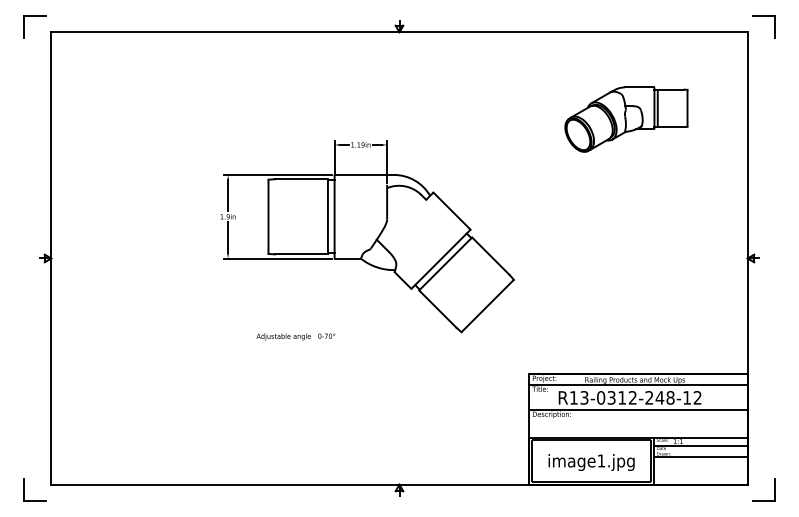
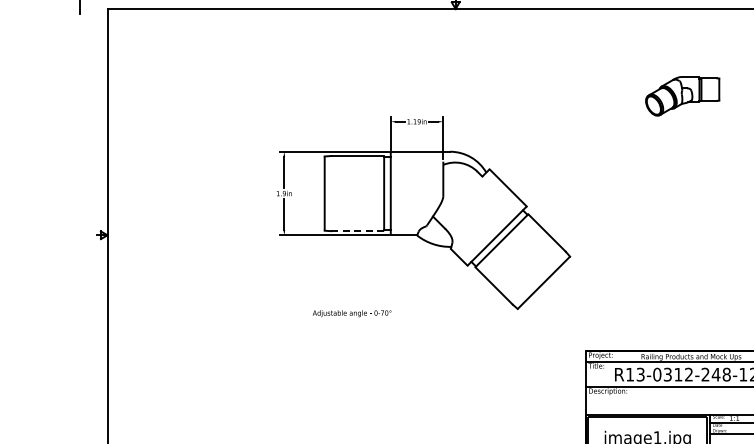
part: (626, 119) -> (682, 96), size x0.6
line: (301, 254) -> (357, 231), solid -> dashed

